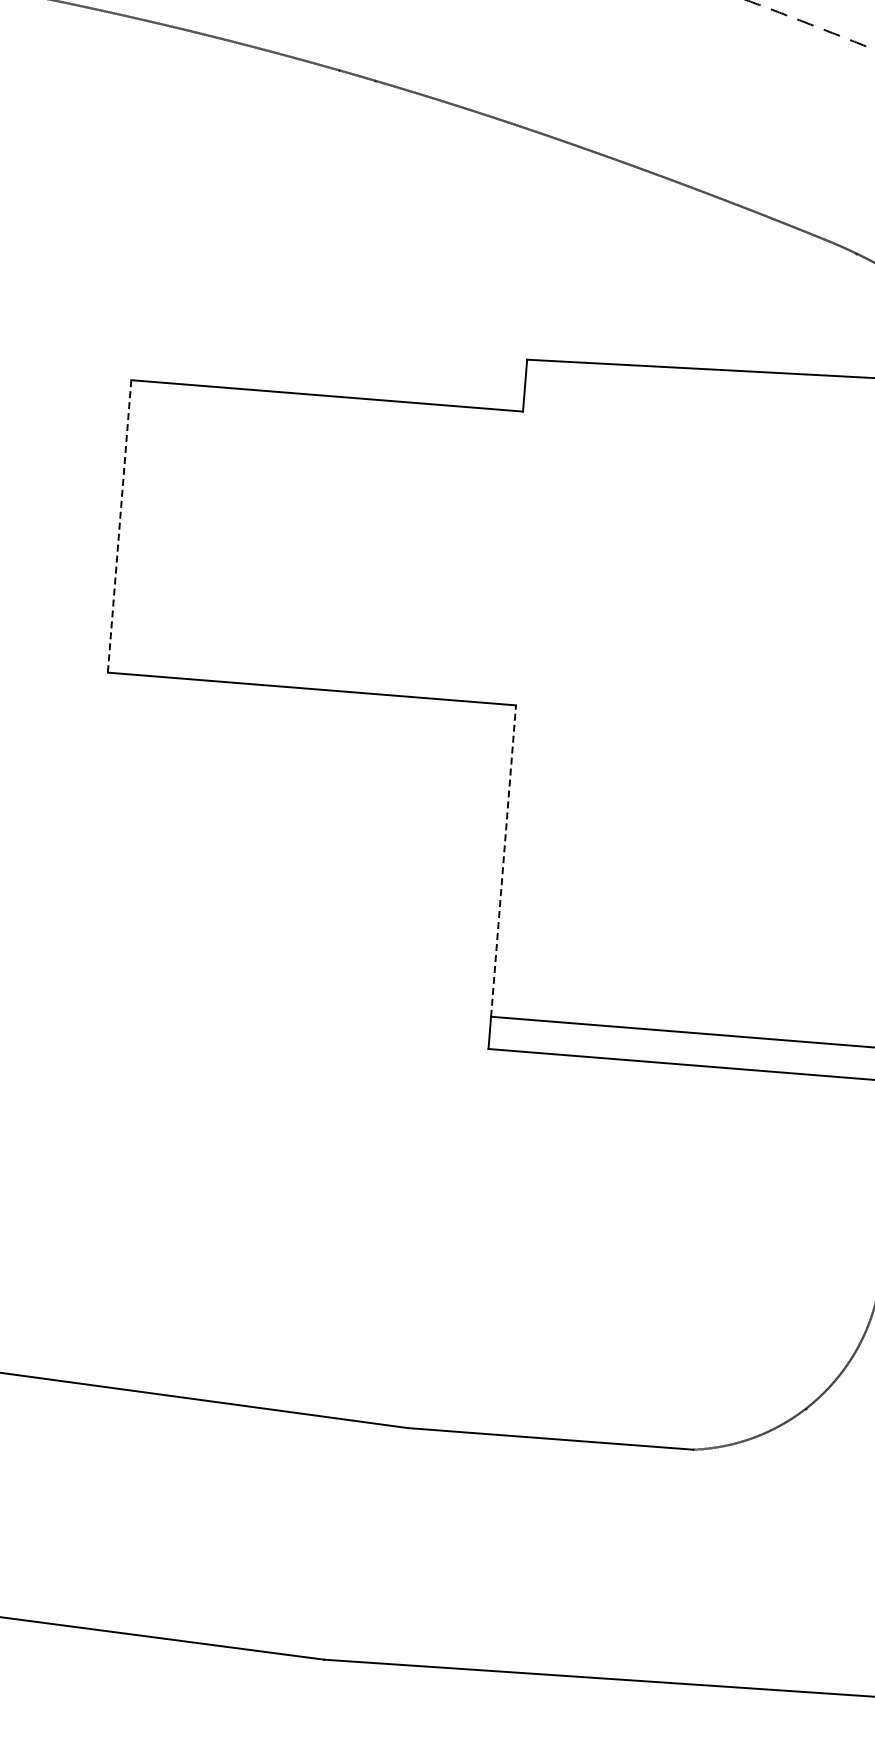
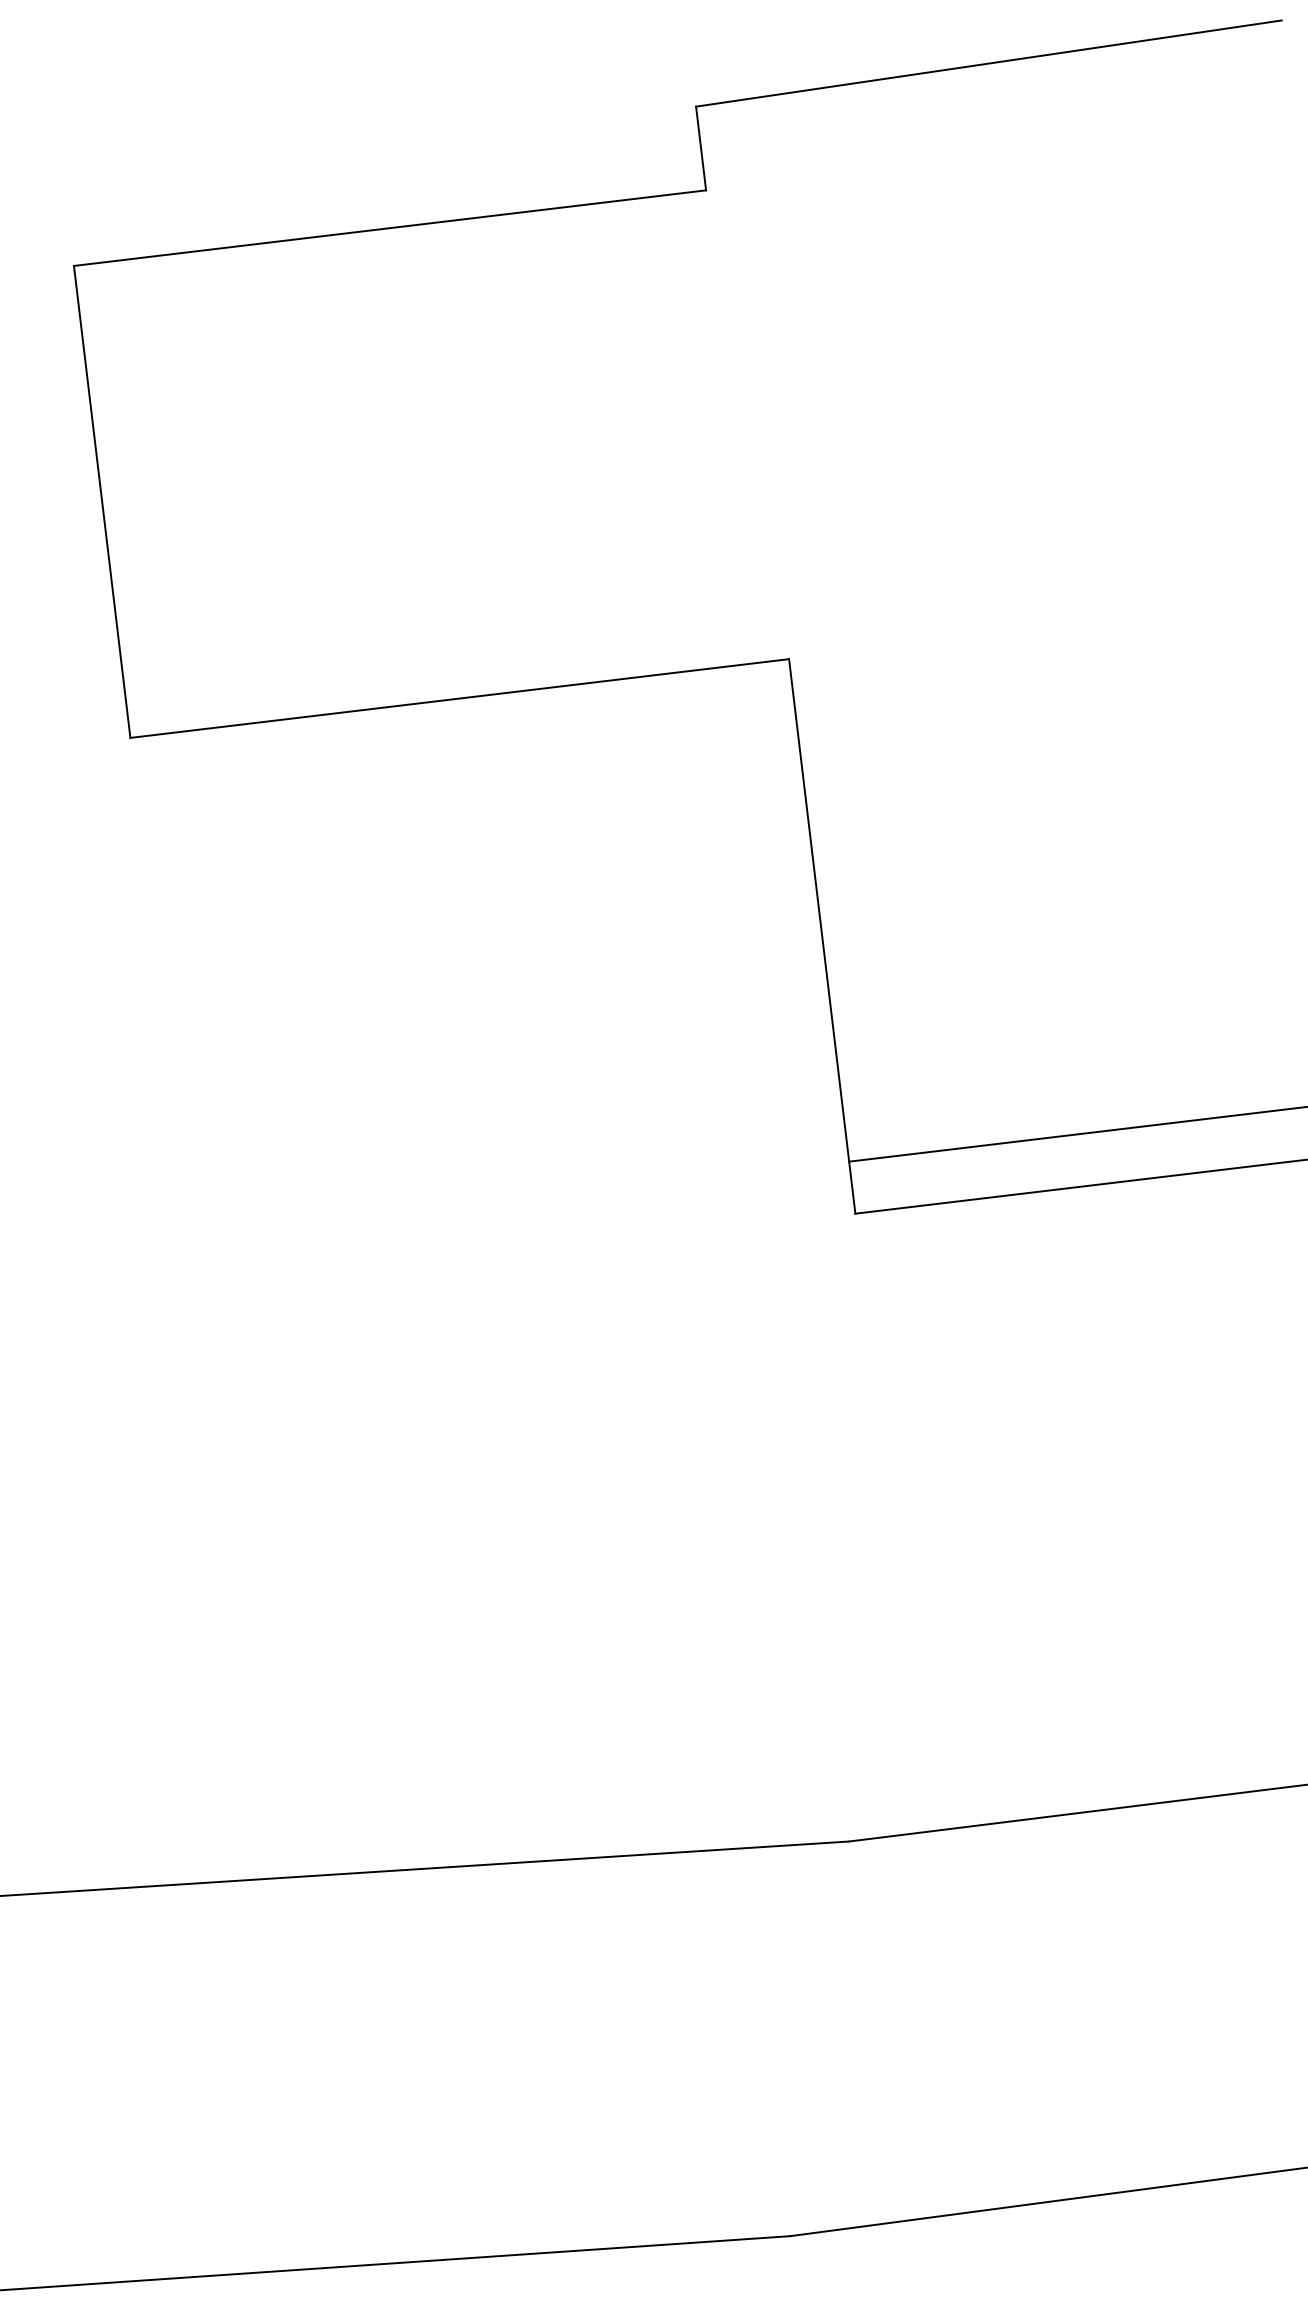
line: (119, 526) -> (102, 502), dashed -> solid
line: (503, 860) -> (818, 909), dashed -> solid

